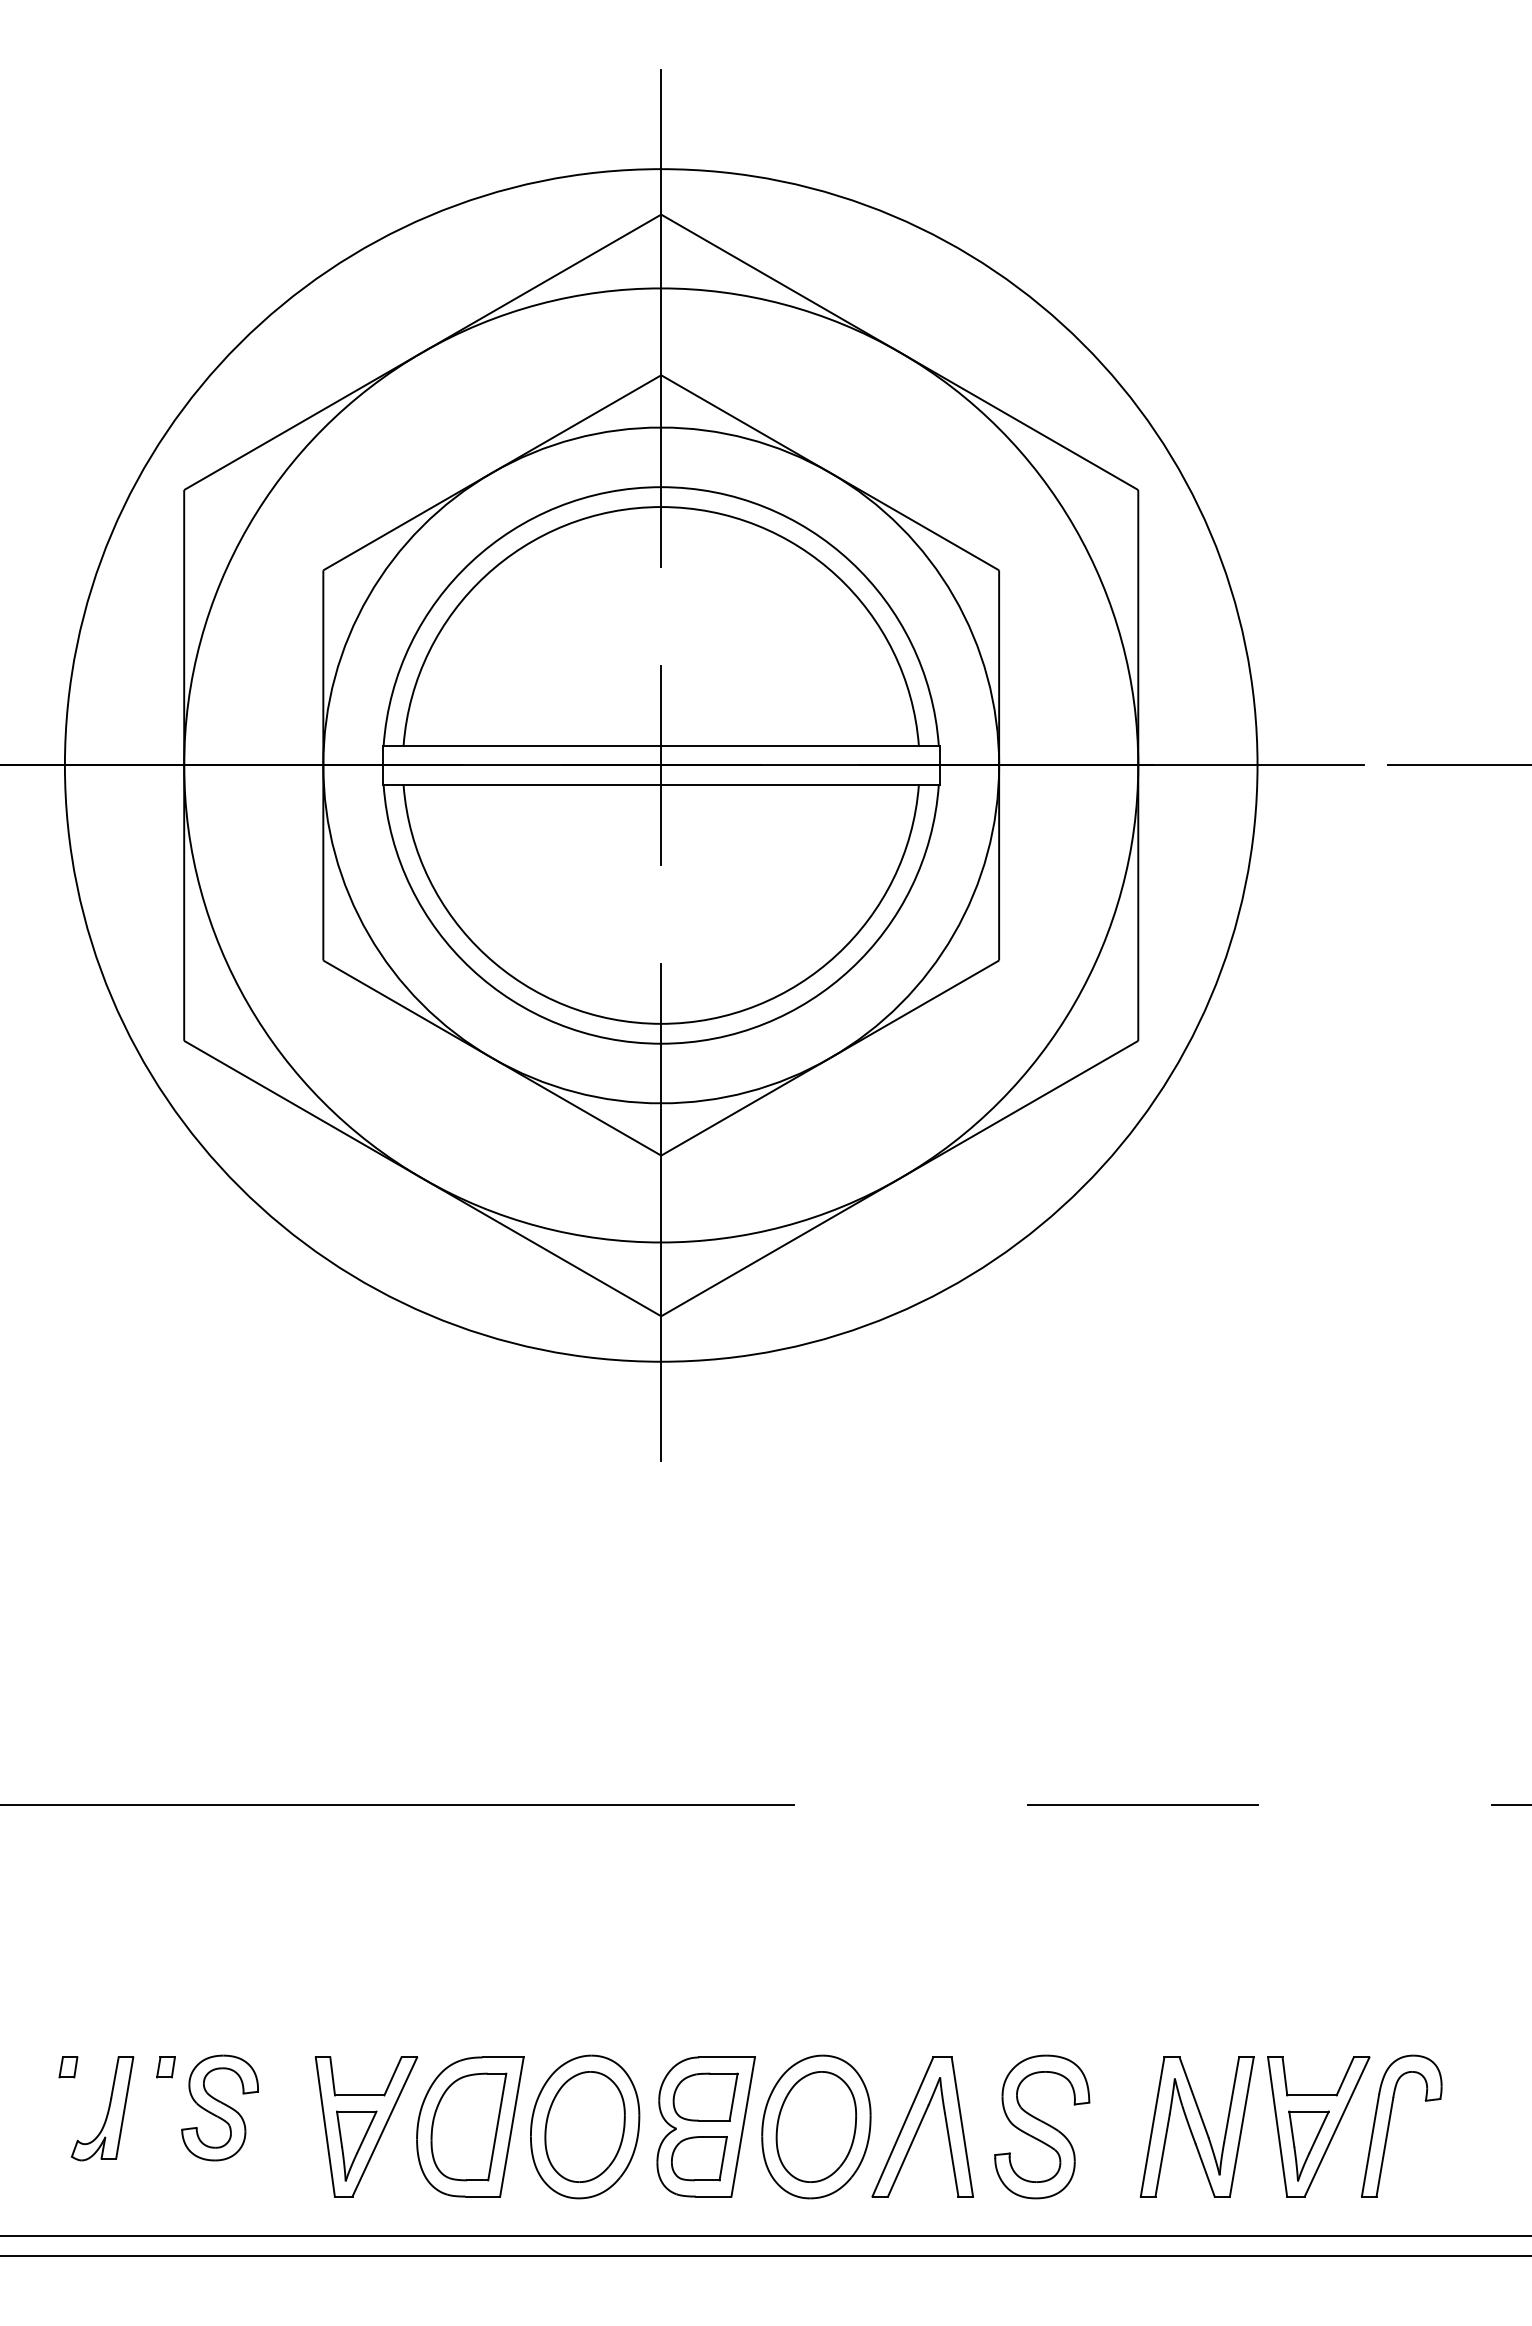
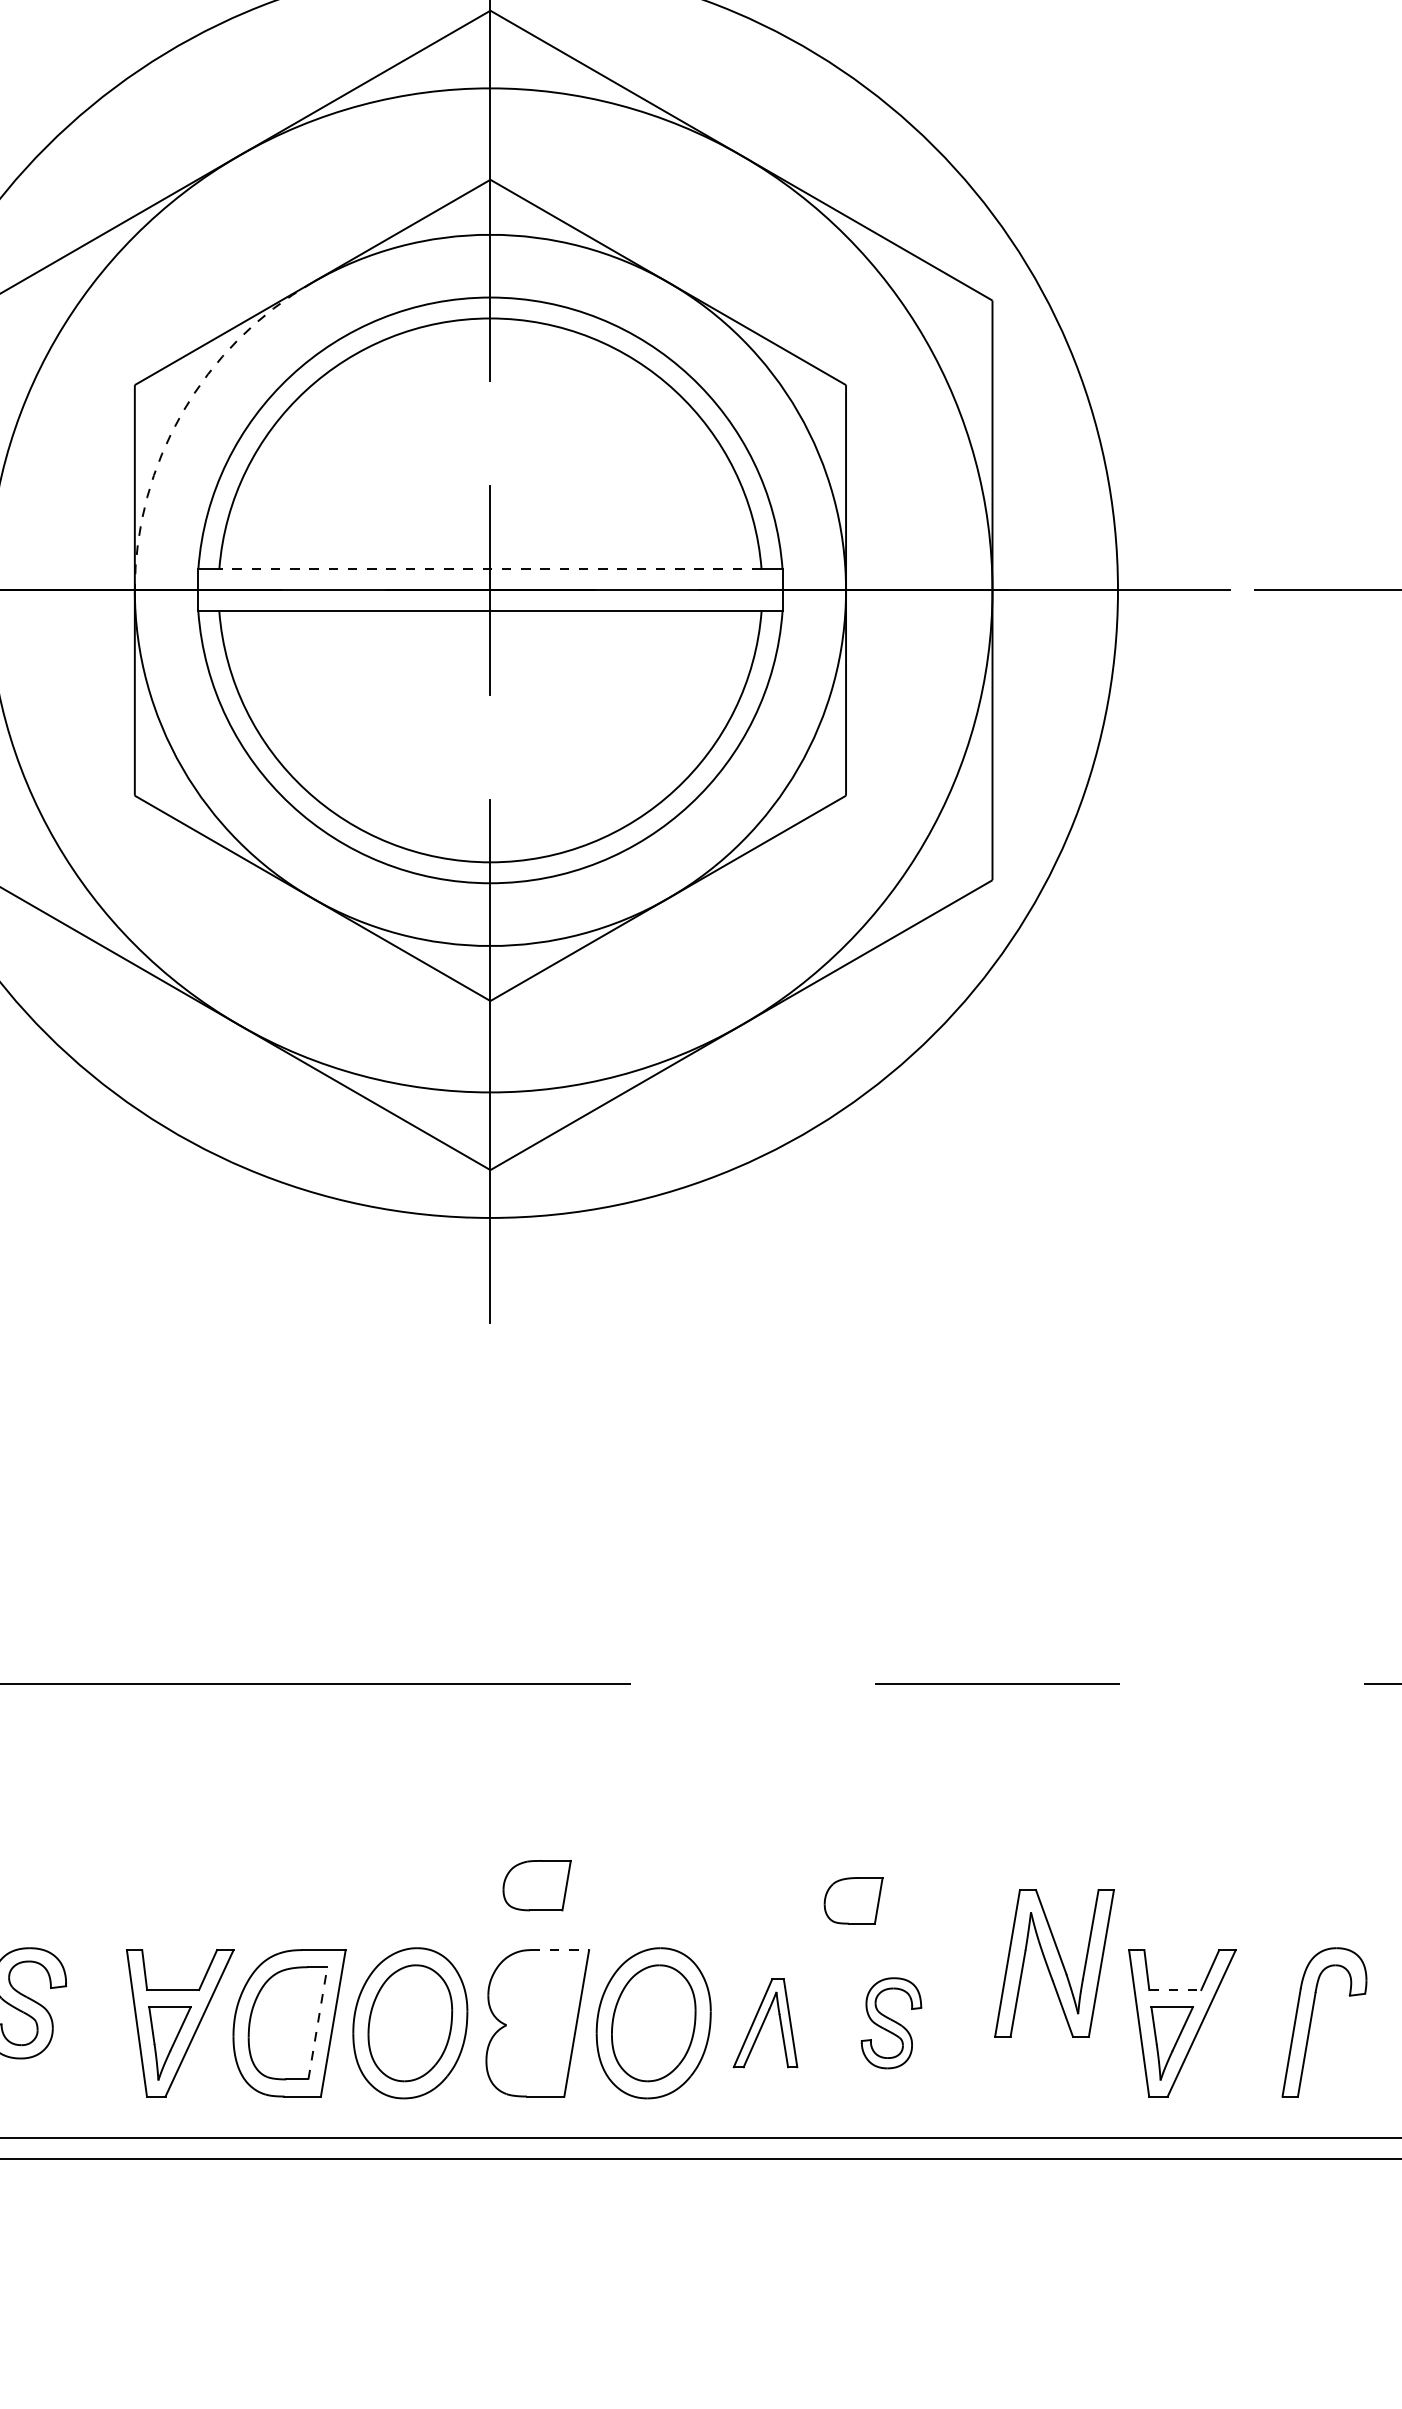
arc: (368, 596) -> (182, 412), solid -> dashed
line: (661, 745) -> (490, 569), solid -> dashed
line: (727, 2057) -> (560, 1950), solid -> dashed
line: (1311, 2095) -> (1174, 1990), solid -> dashed
part: (705, 2096) -> (537, 1884), moved
part: (1390, 2121) -> (1312, 2017), moved
line: (497, 2126) -> (318, 2022), solid -> dashed
part: (922, 2126) -> (765, 2022), size x0.6
part: (1042, 2126) -> (891, 2022), size x0.6
part: (1197, 2126) -> (1054, 1962), moved
part: (699, 2158) -> (853, 1900), moved

